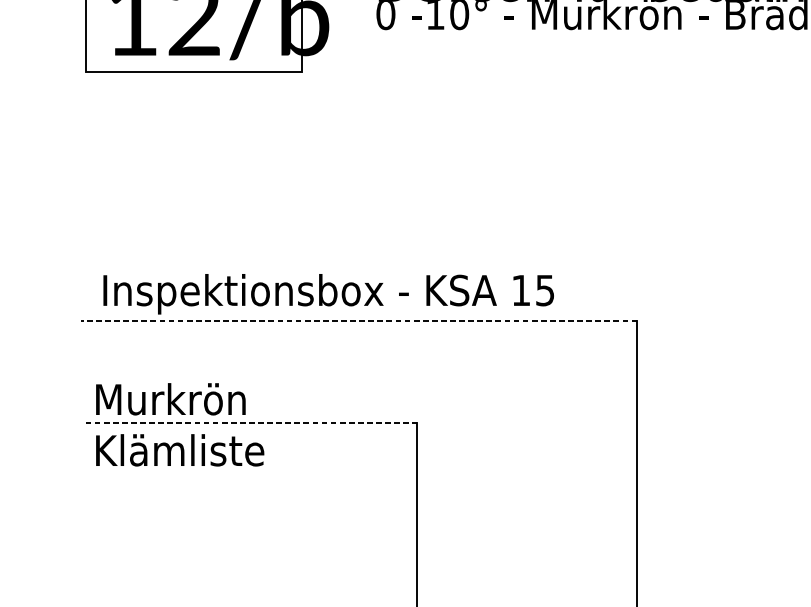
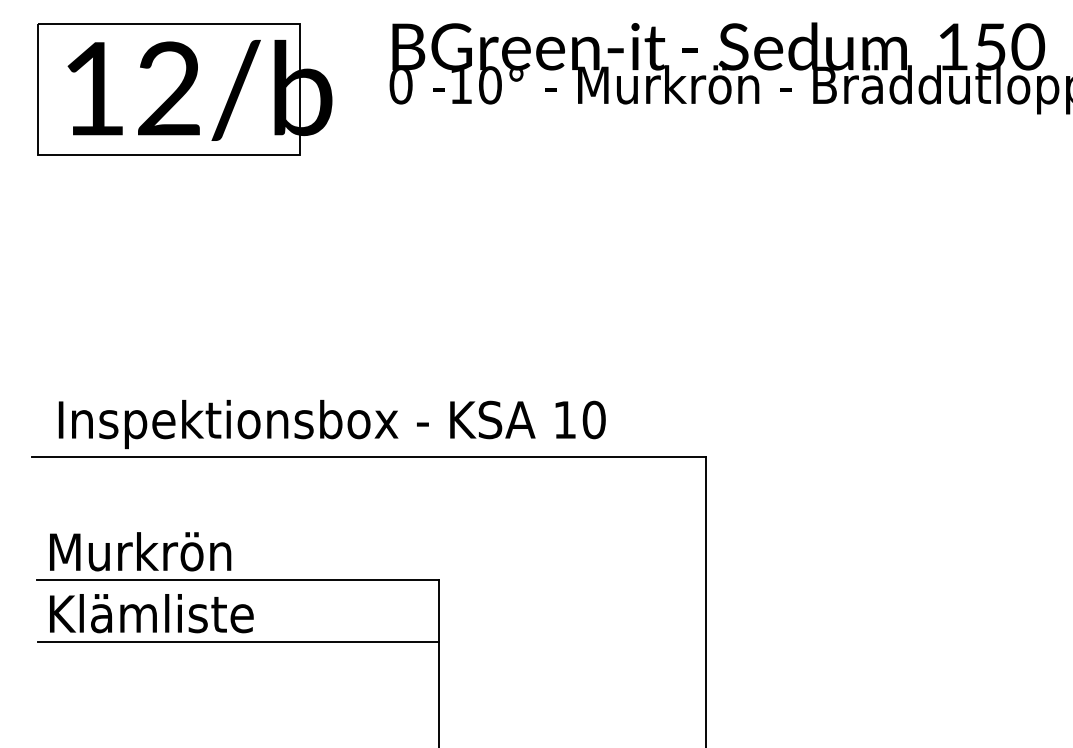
text: (544, 290) -> (593, 419), 15 -> 10
line: (359, 321) -> (368, 457), dashed -> solid
line: (251, 423) -> (238, 580), dashed -> solid
line: (251, 474) -> (238, 642), added

